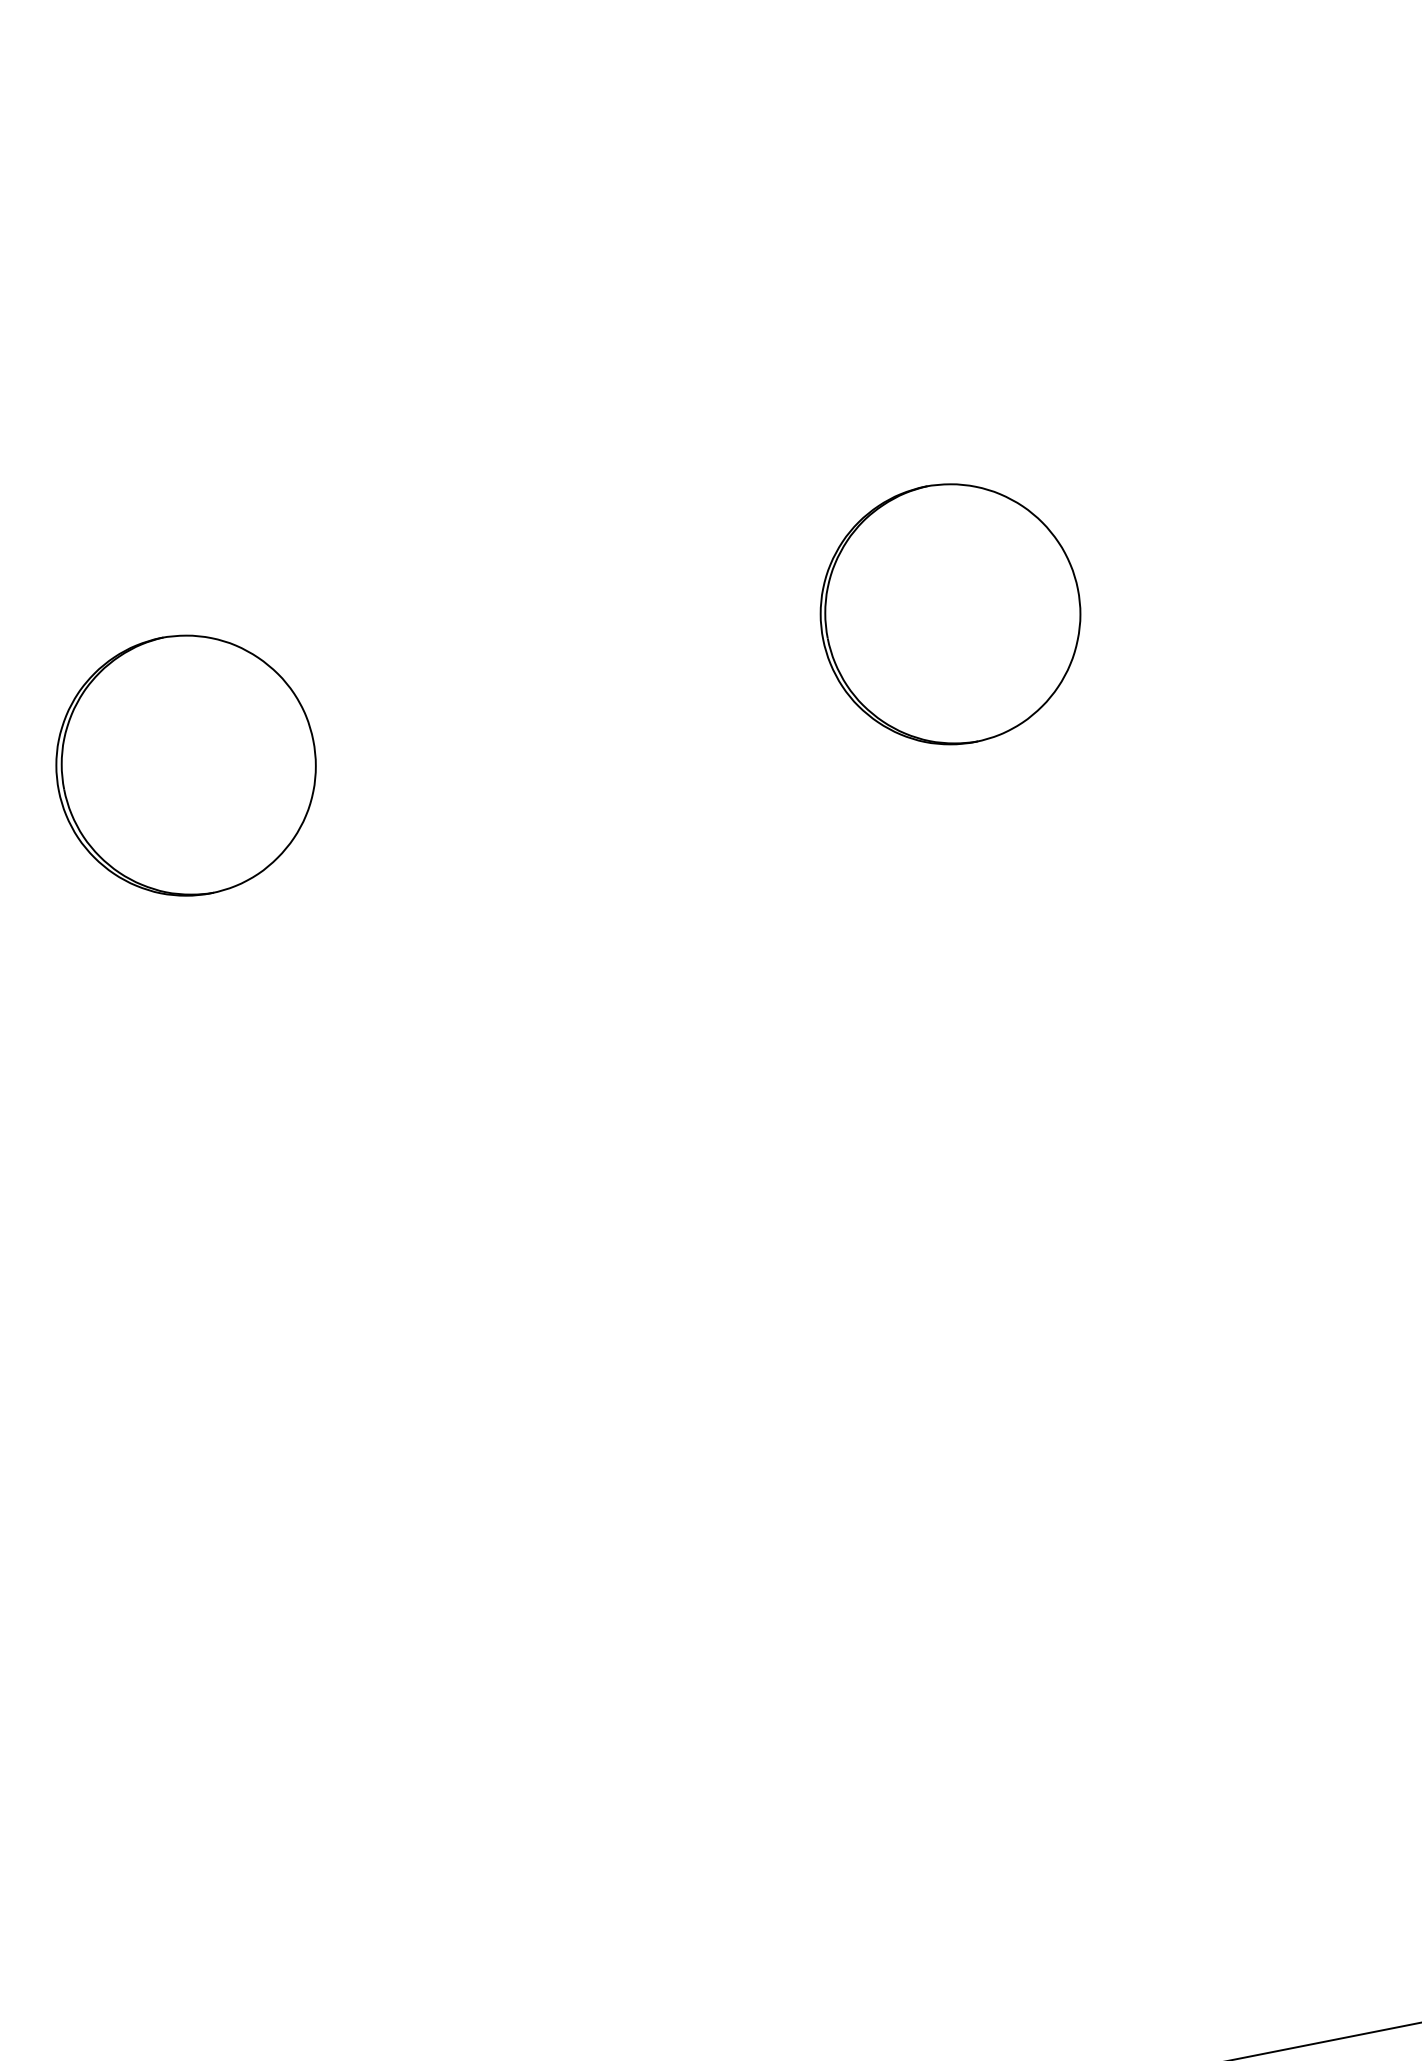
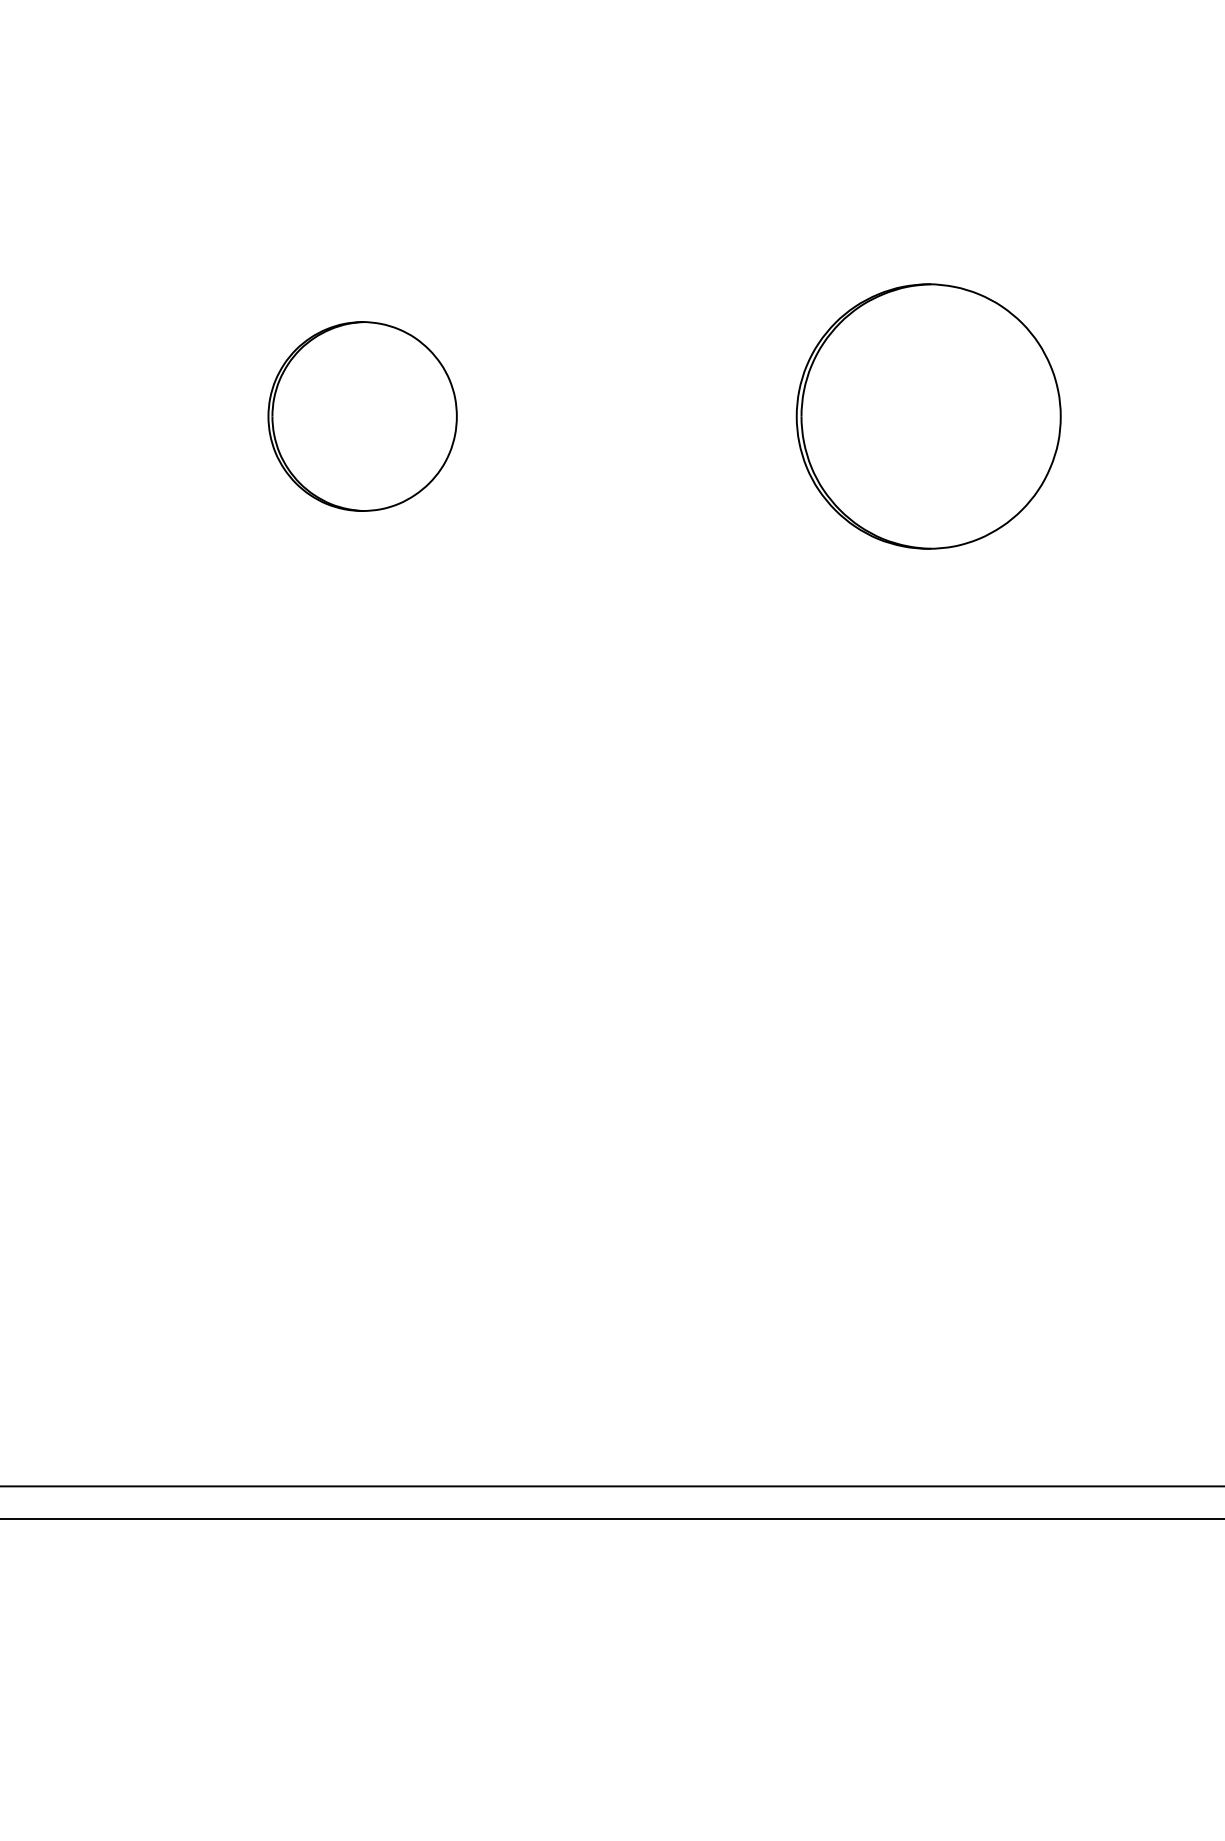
part: (950, 614) -> (928, 416), size x1.4

